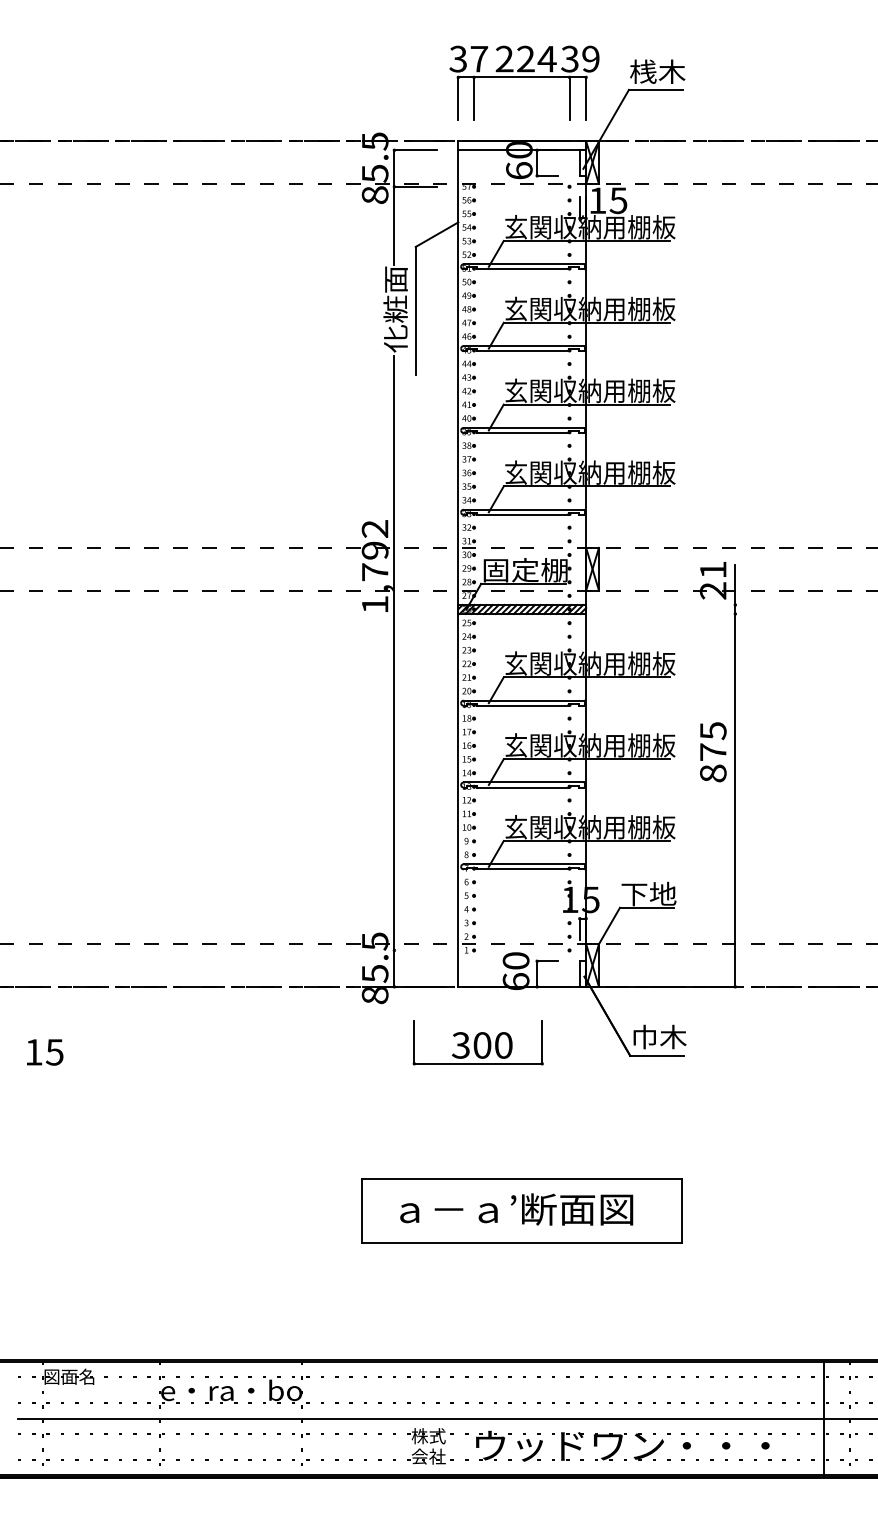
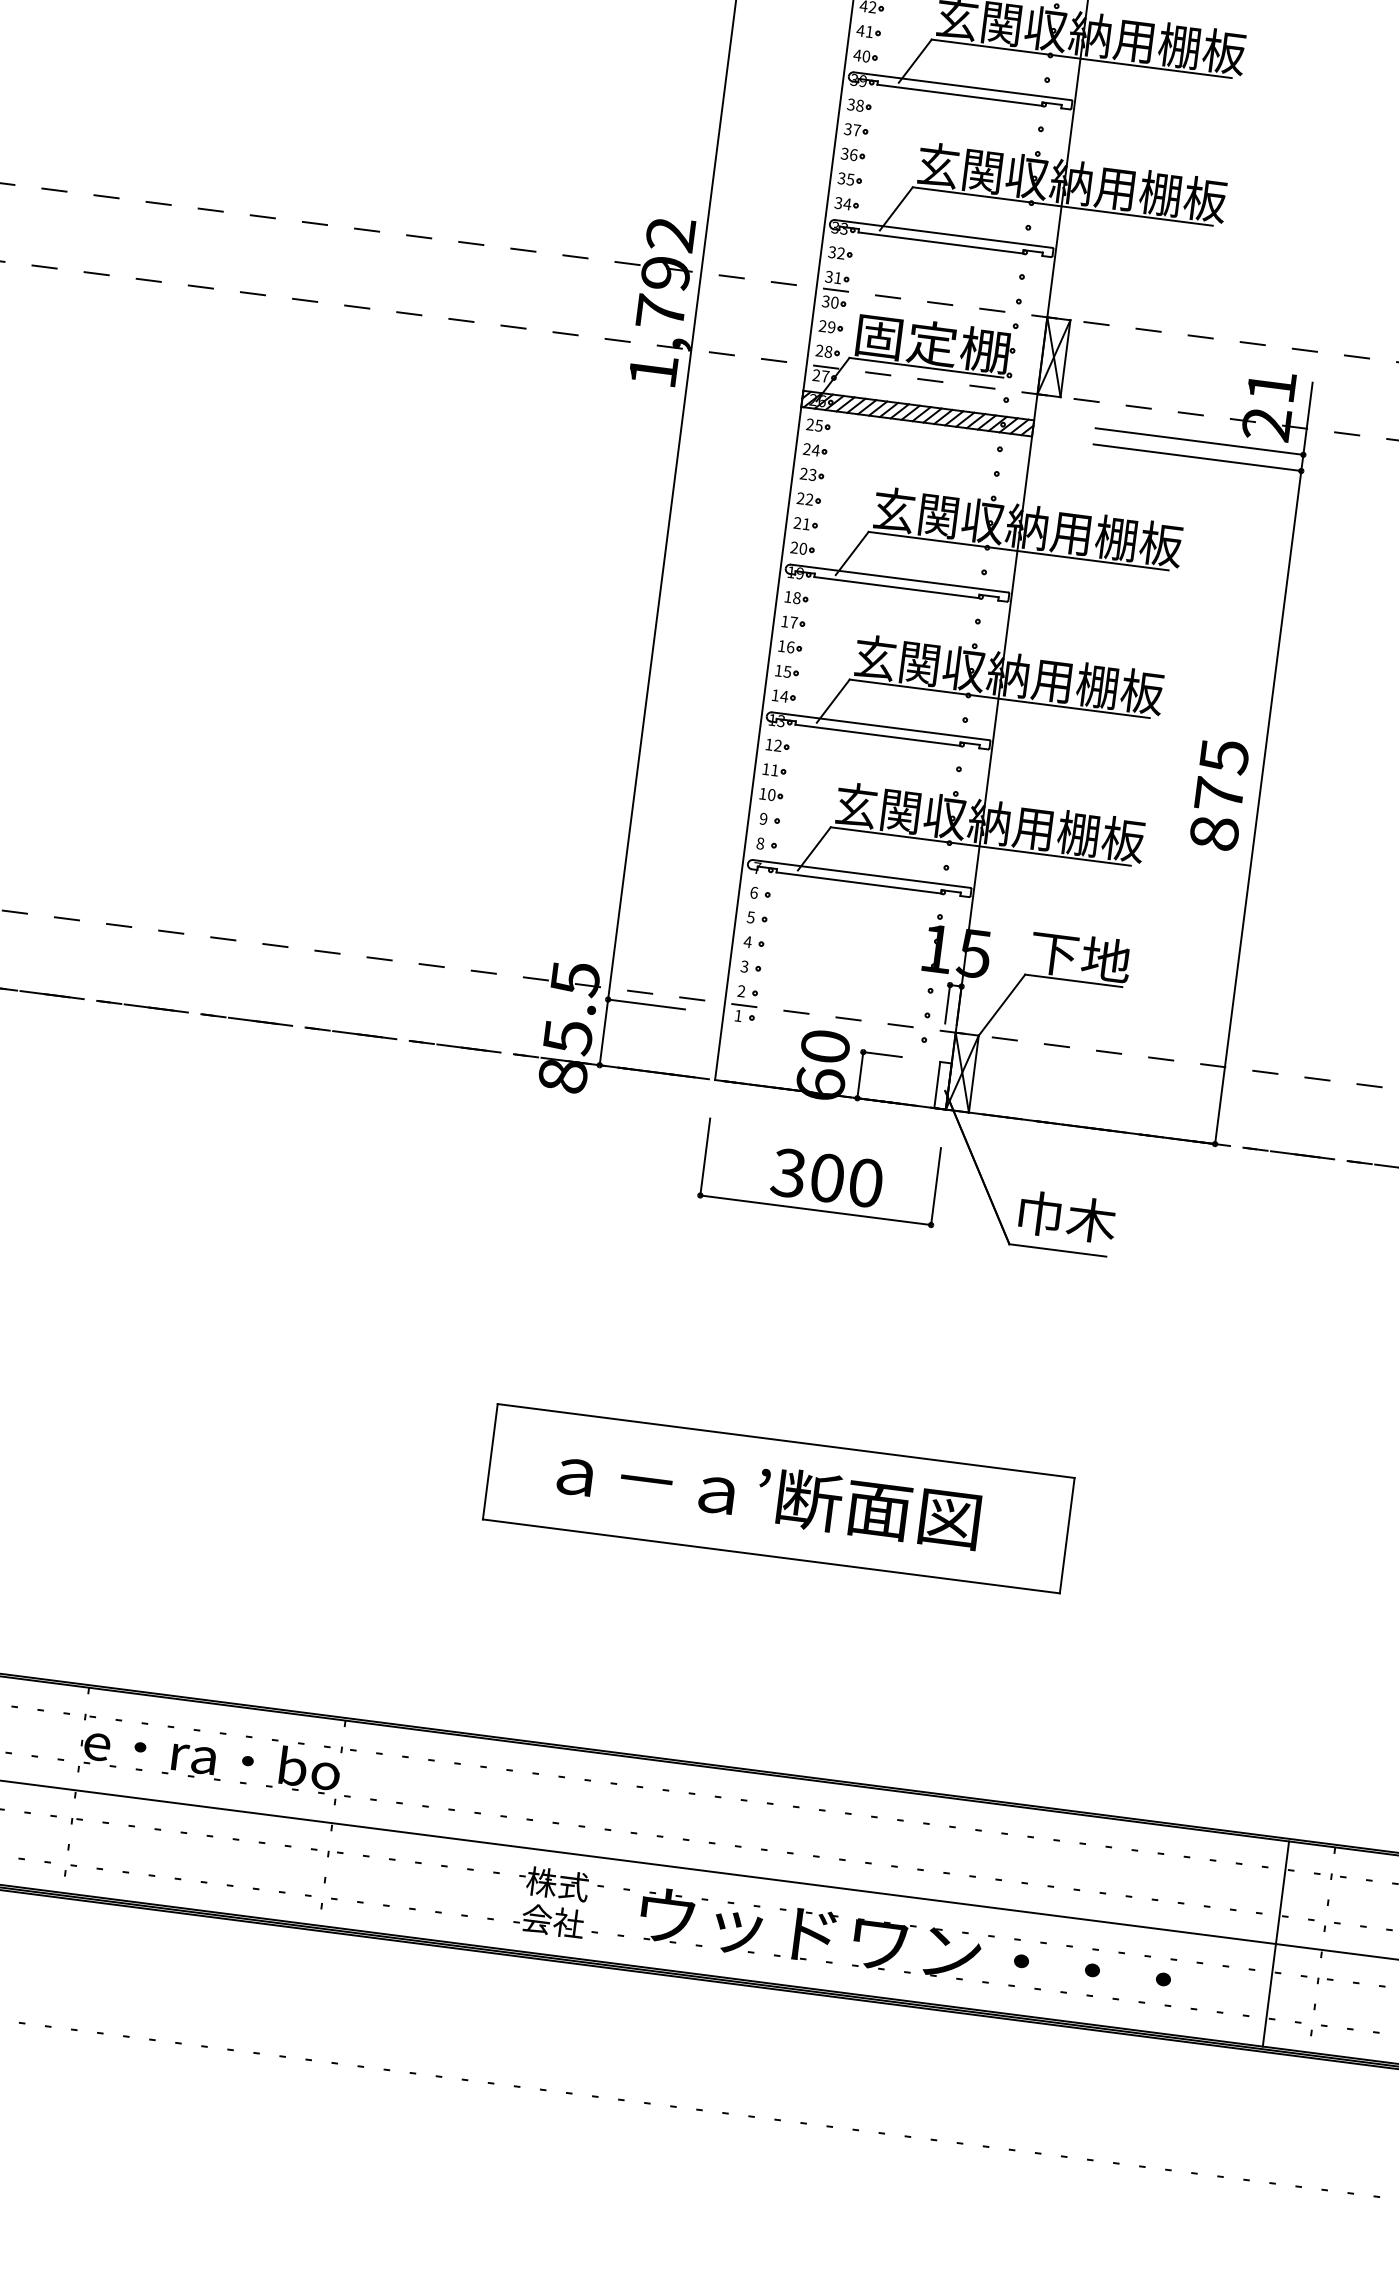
line: (677, 605) -> (1198, 442), added
line: (677, 613) -> (1197, 456), added
text: (713, 752) -> (1219, 795), moved
line: (415, 950) -> (646, 1004), added
part: (477, 1042) -> (819, 1171), moved

